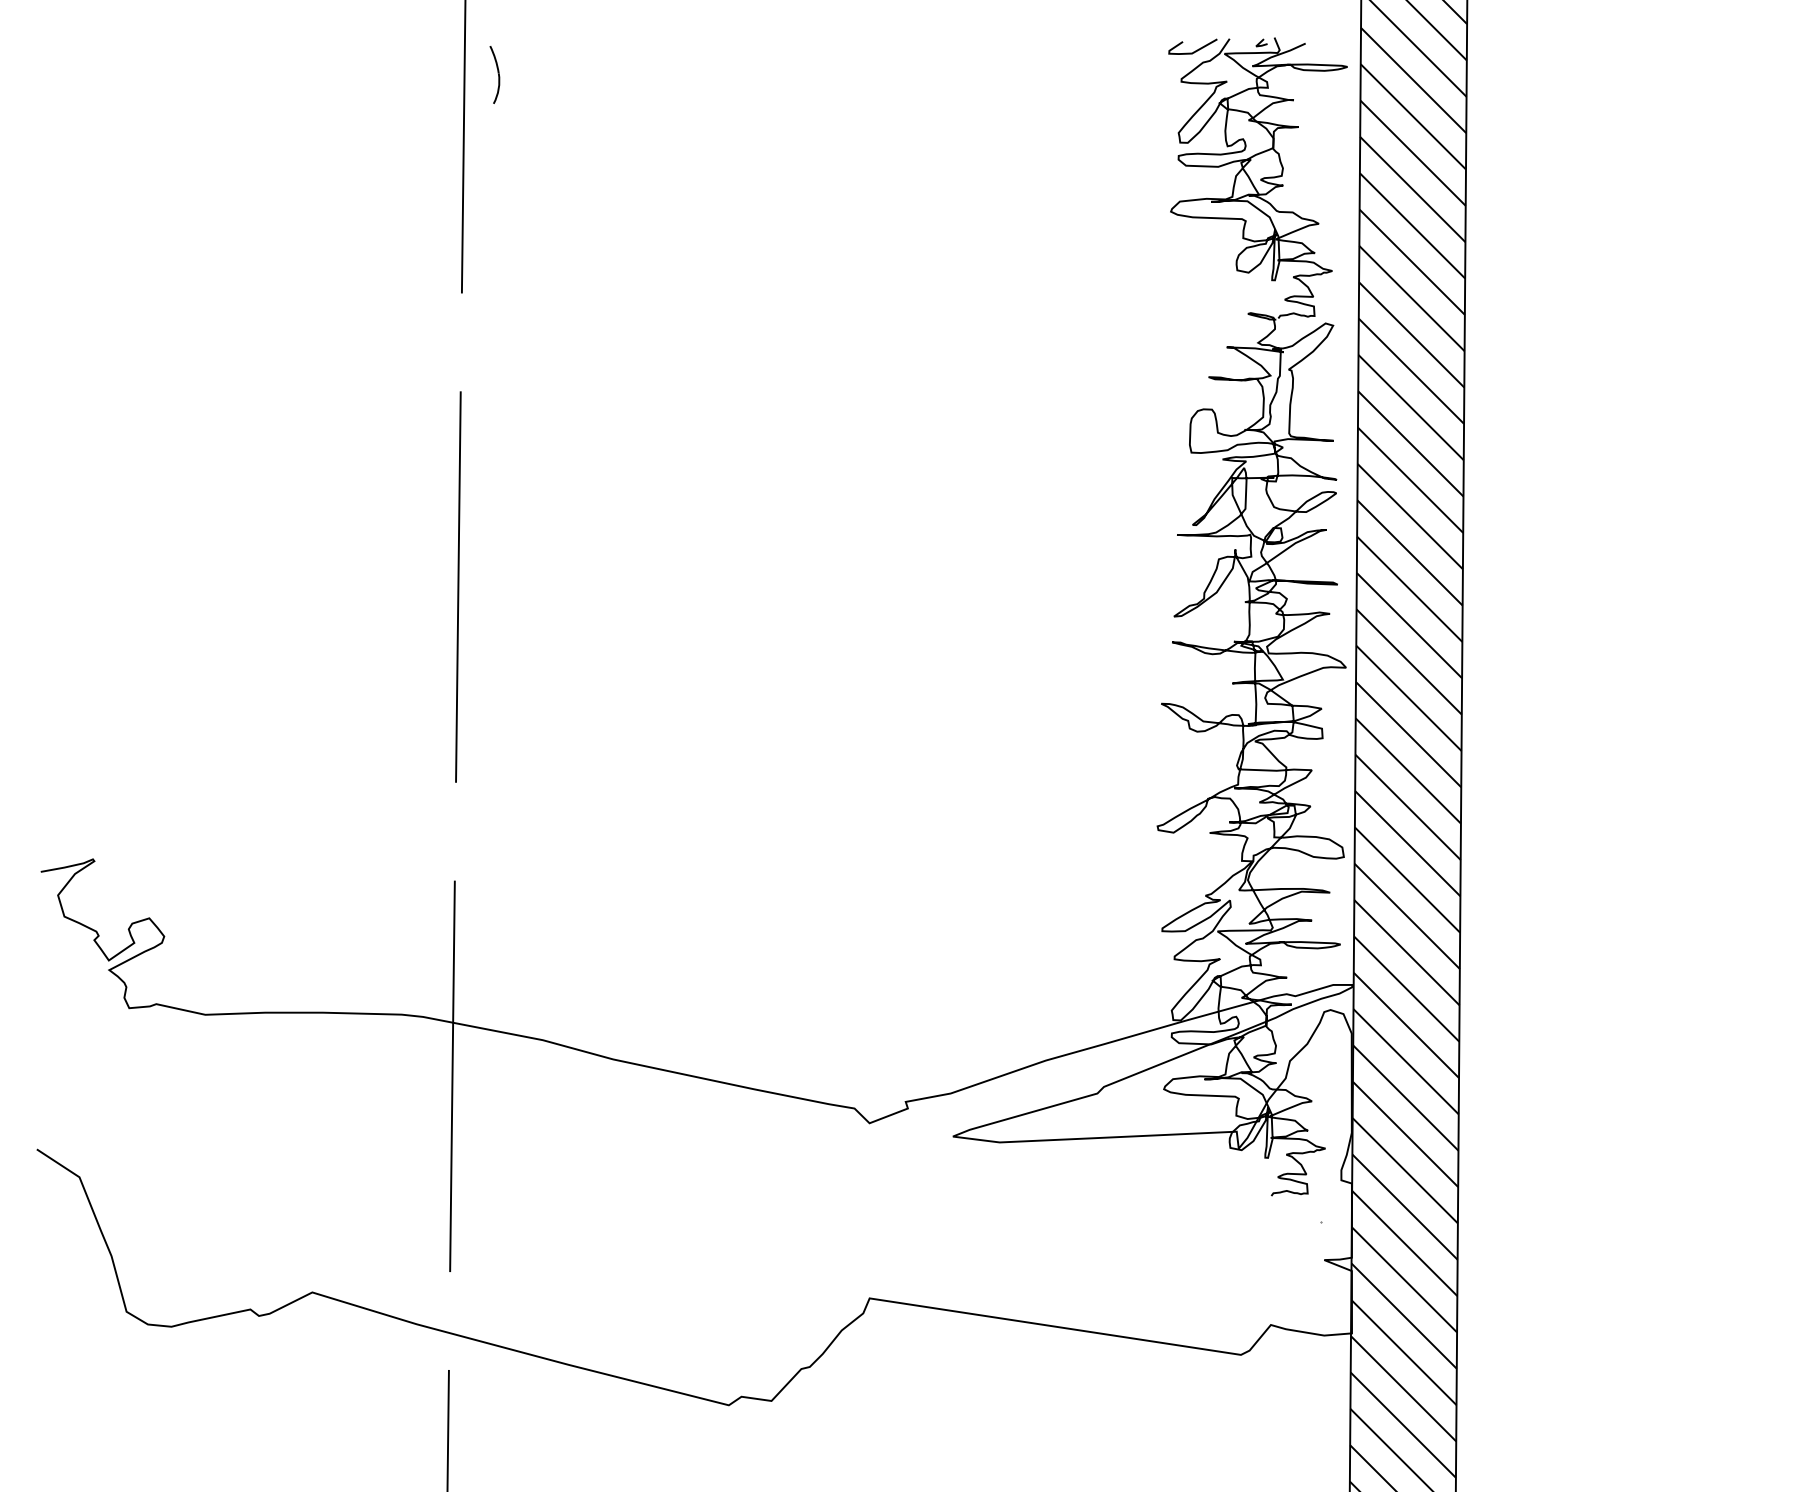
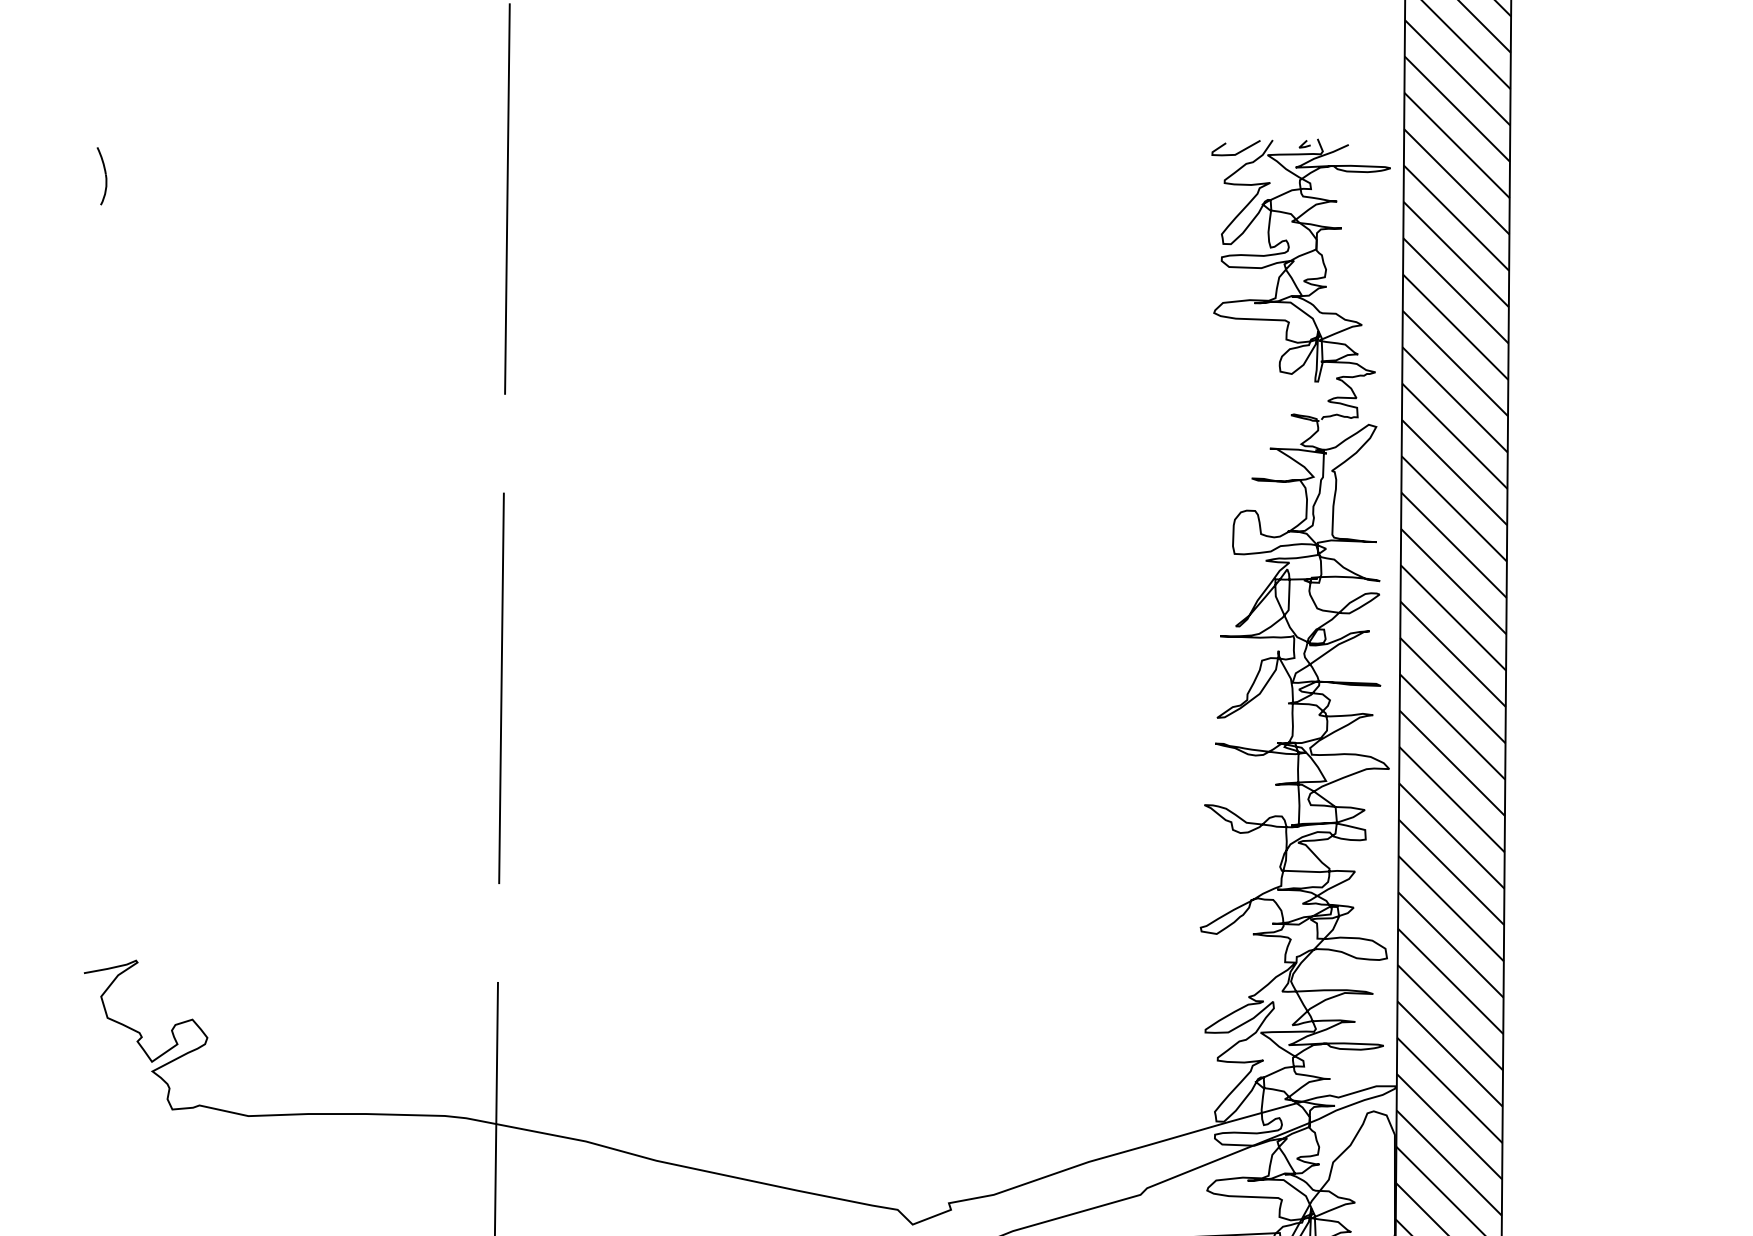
part: (494, 74) -> (101, 175), moved

